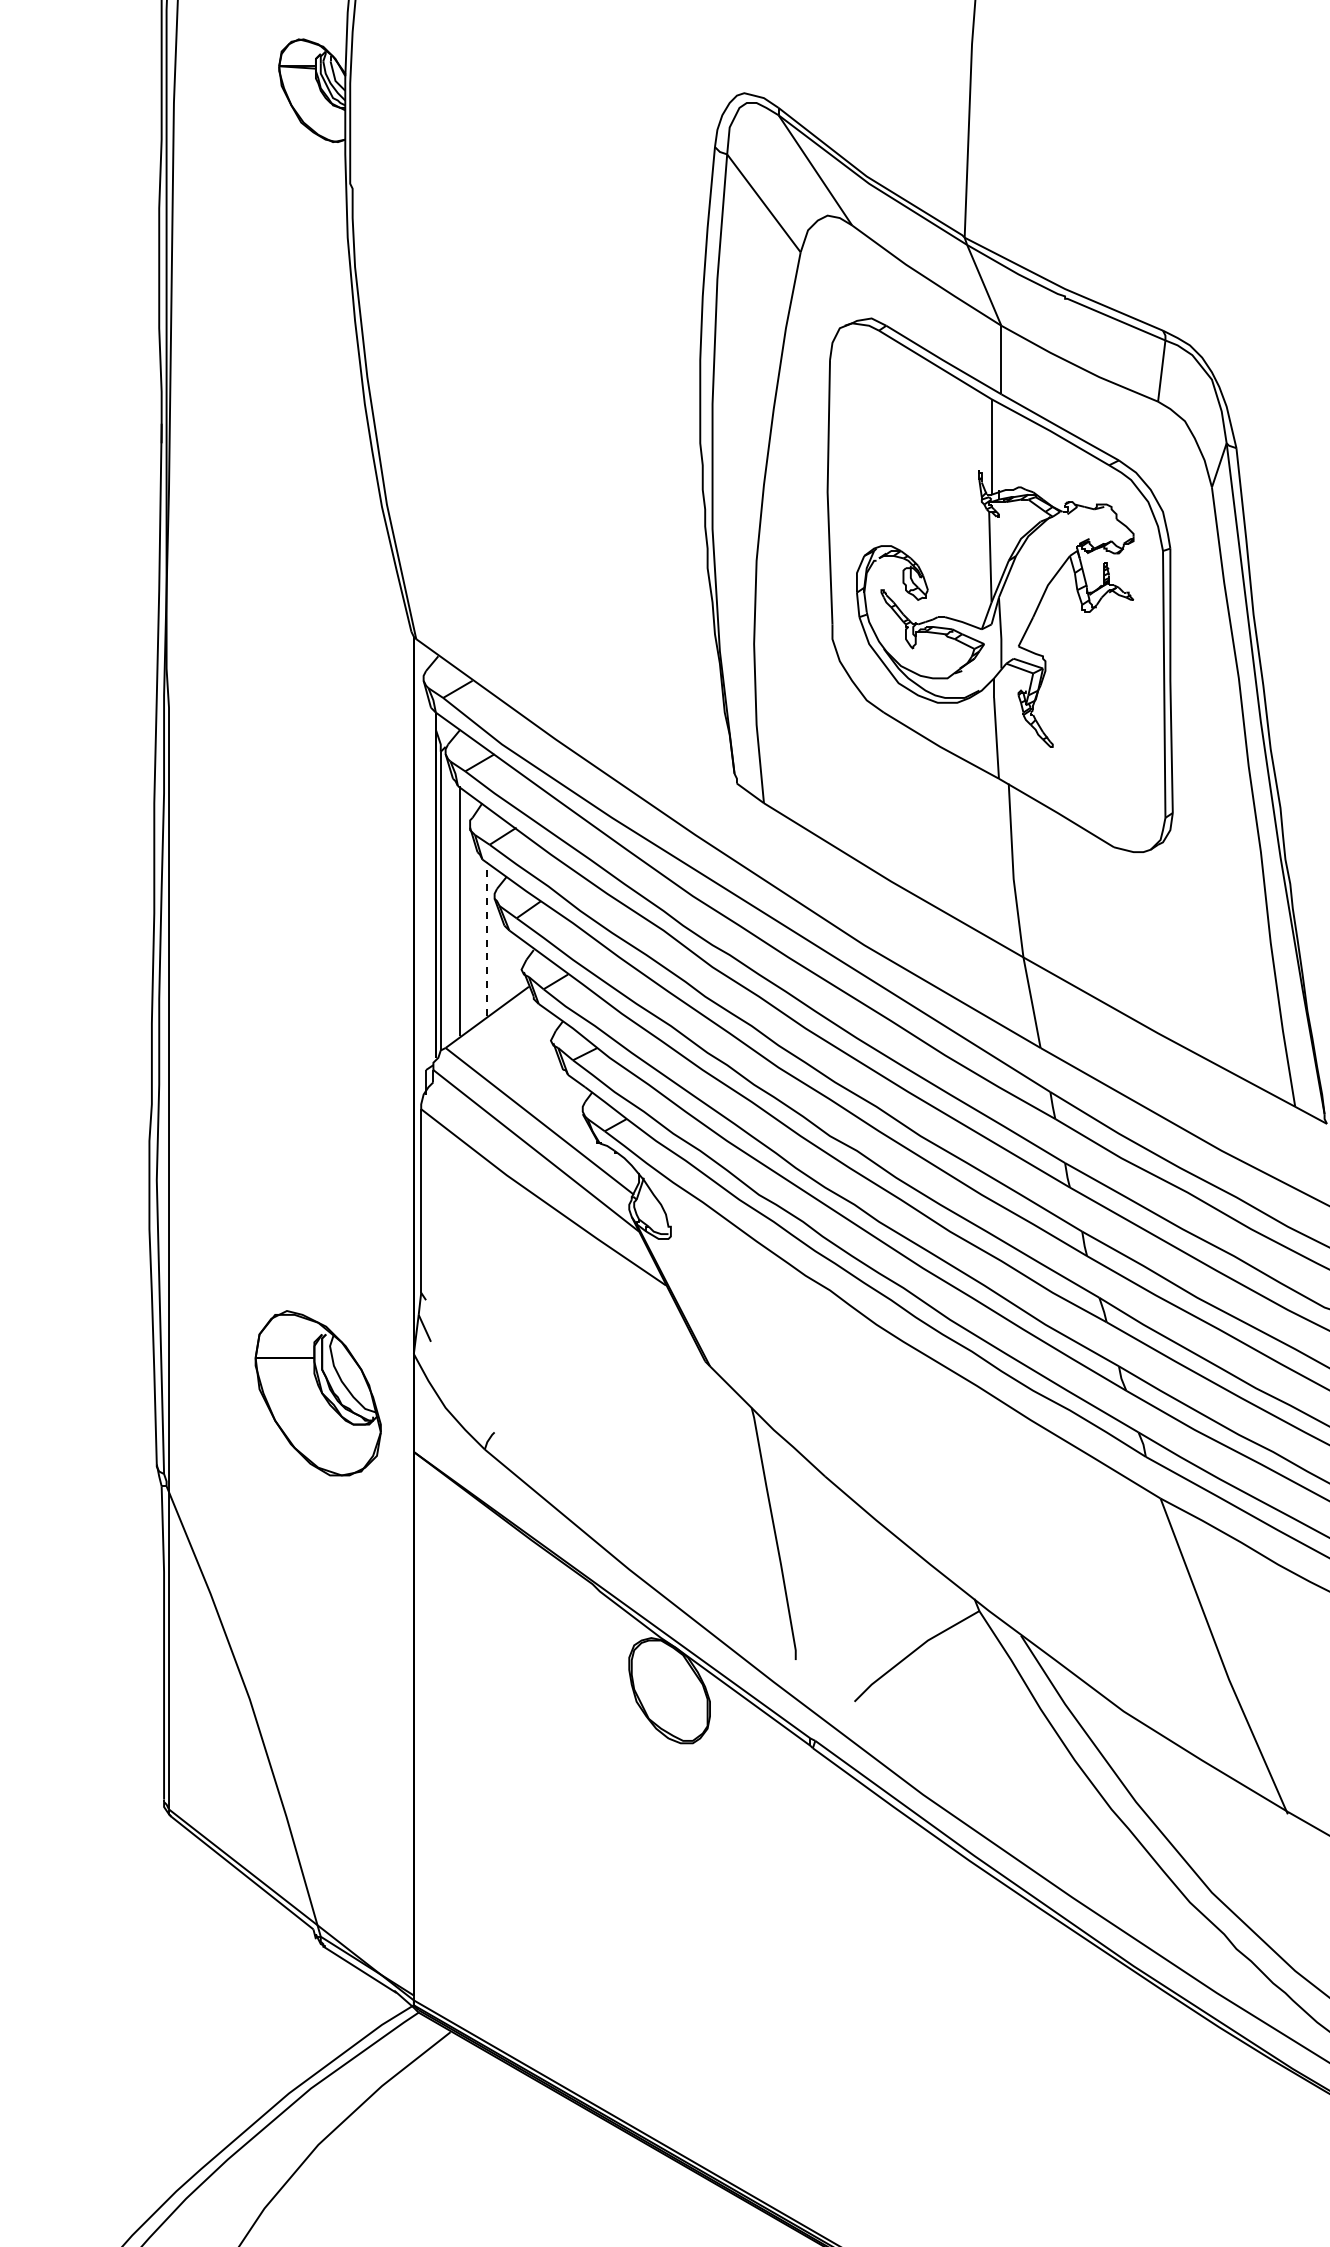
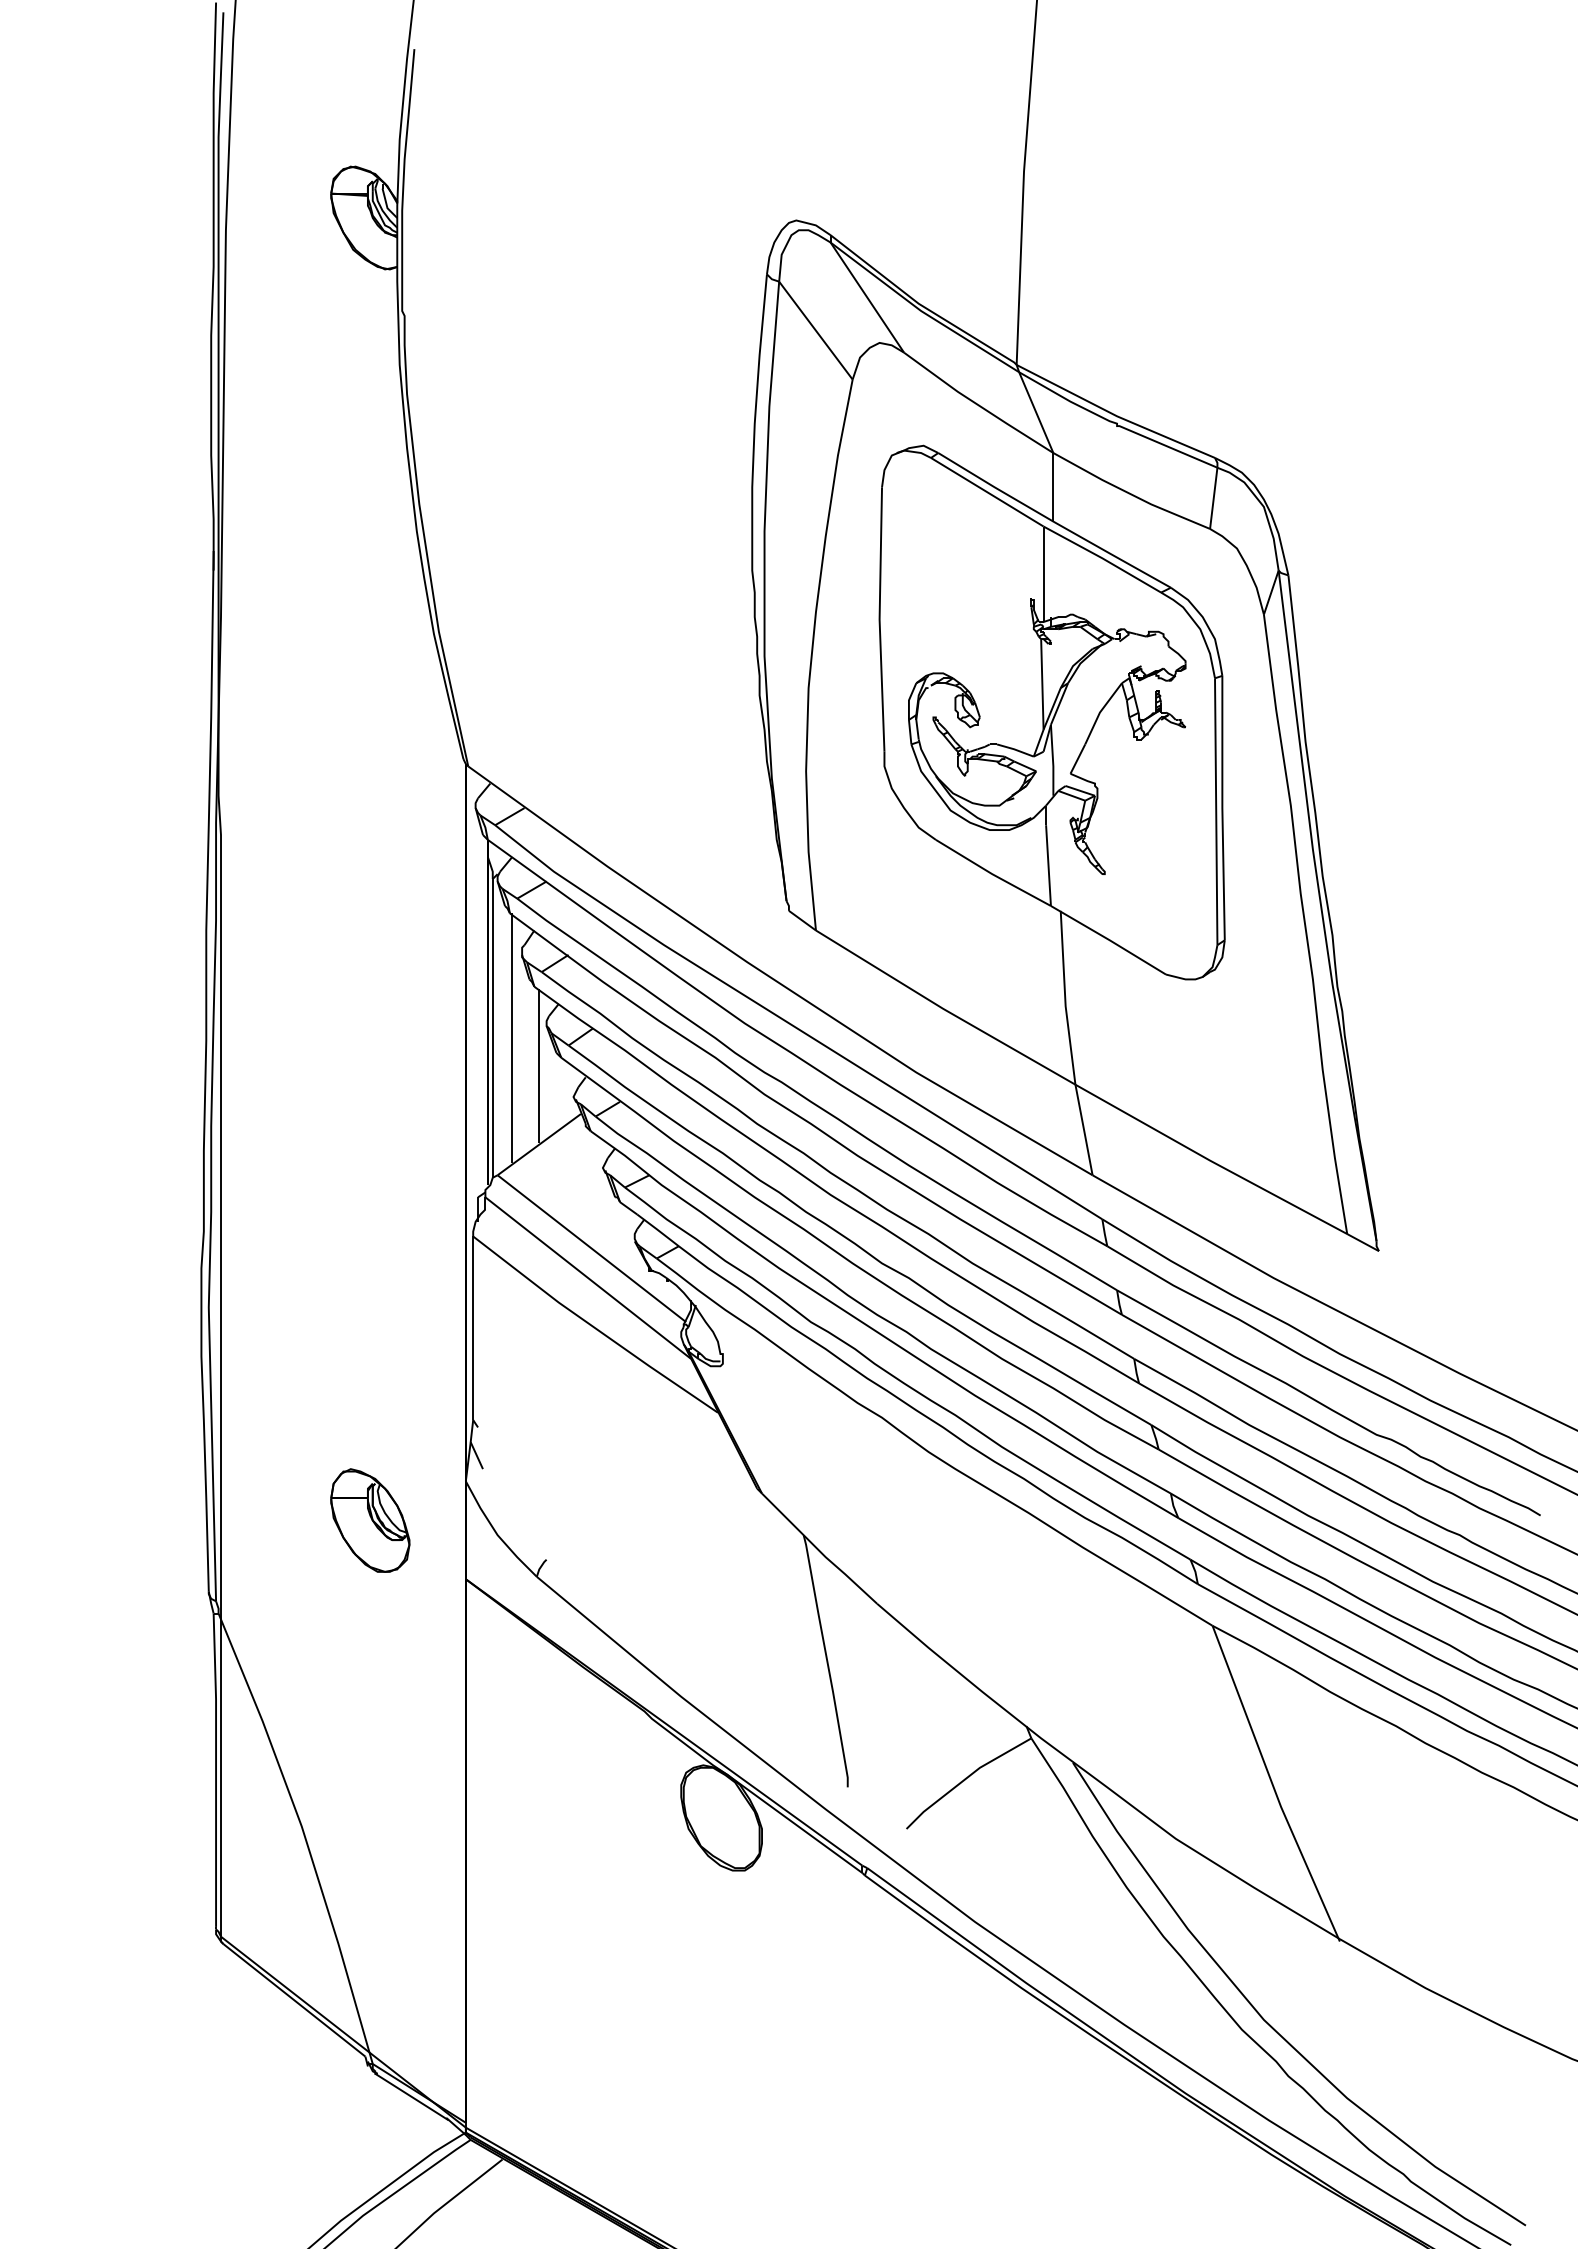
line: (487, 938) -> (539, 1065), dashed -> solid
part: (318, 1393) -> (370, 1520), size x0.62

